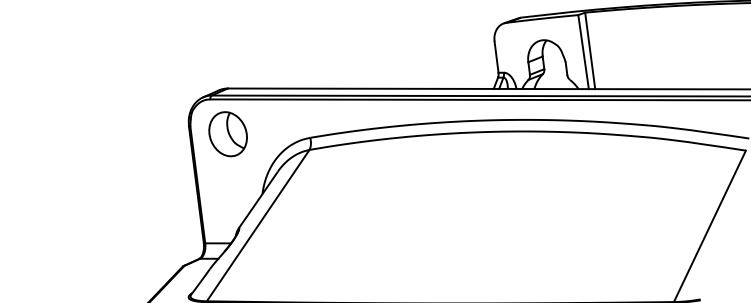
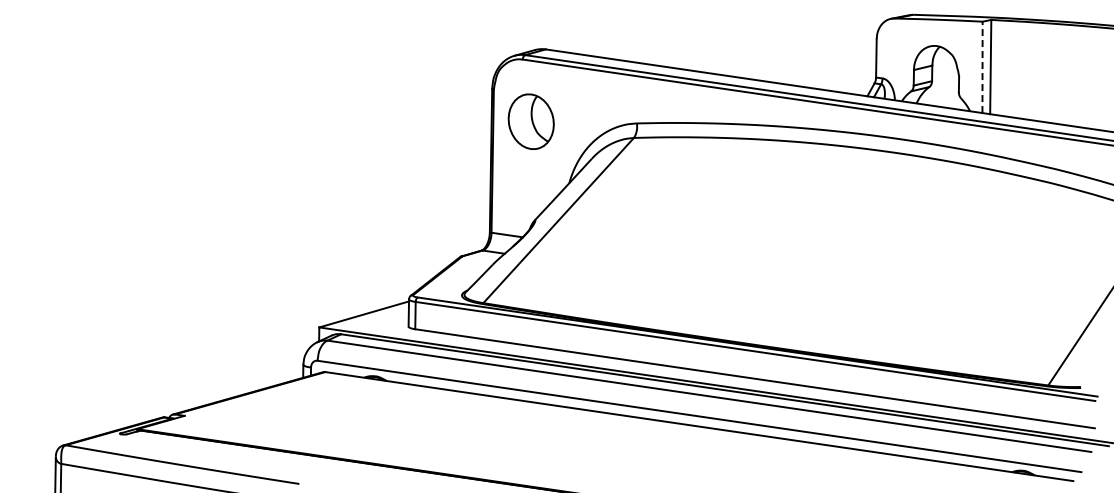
line: (583, 52) -> (982, 67), solid -> dashed
part: (227, 134) -> (530, 121), moved

